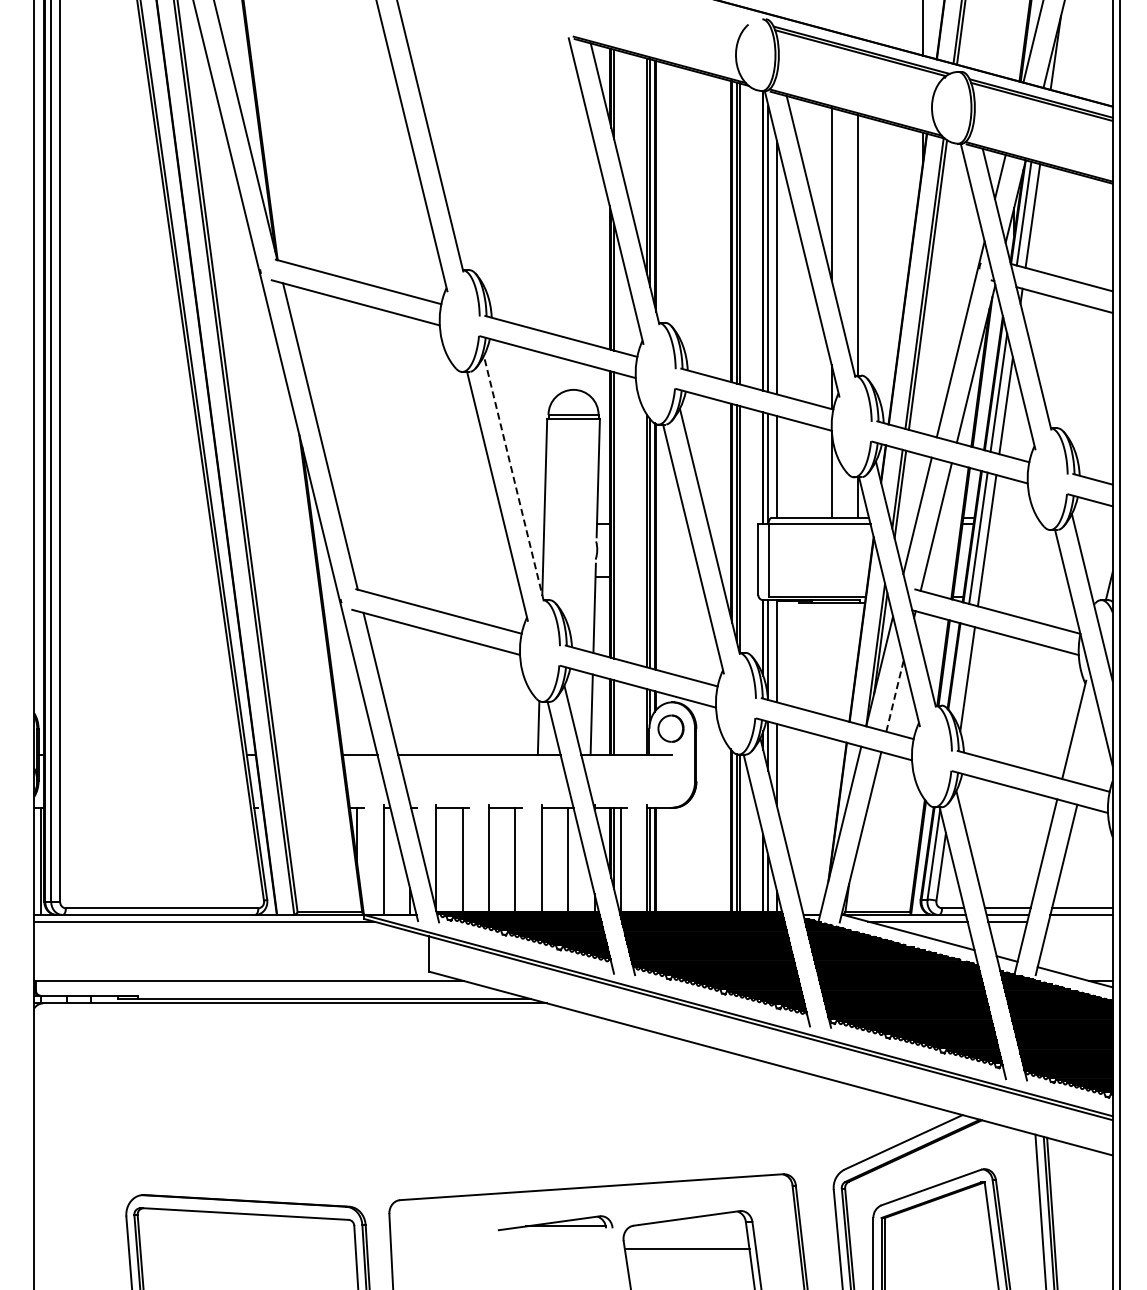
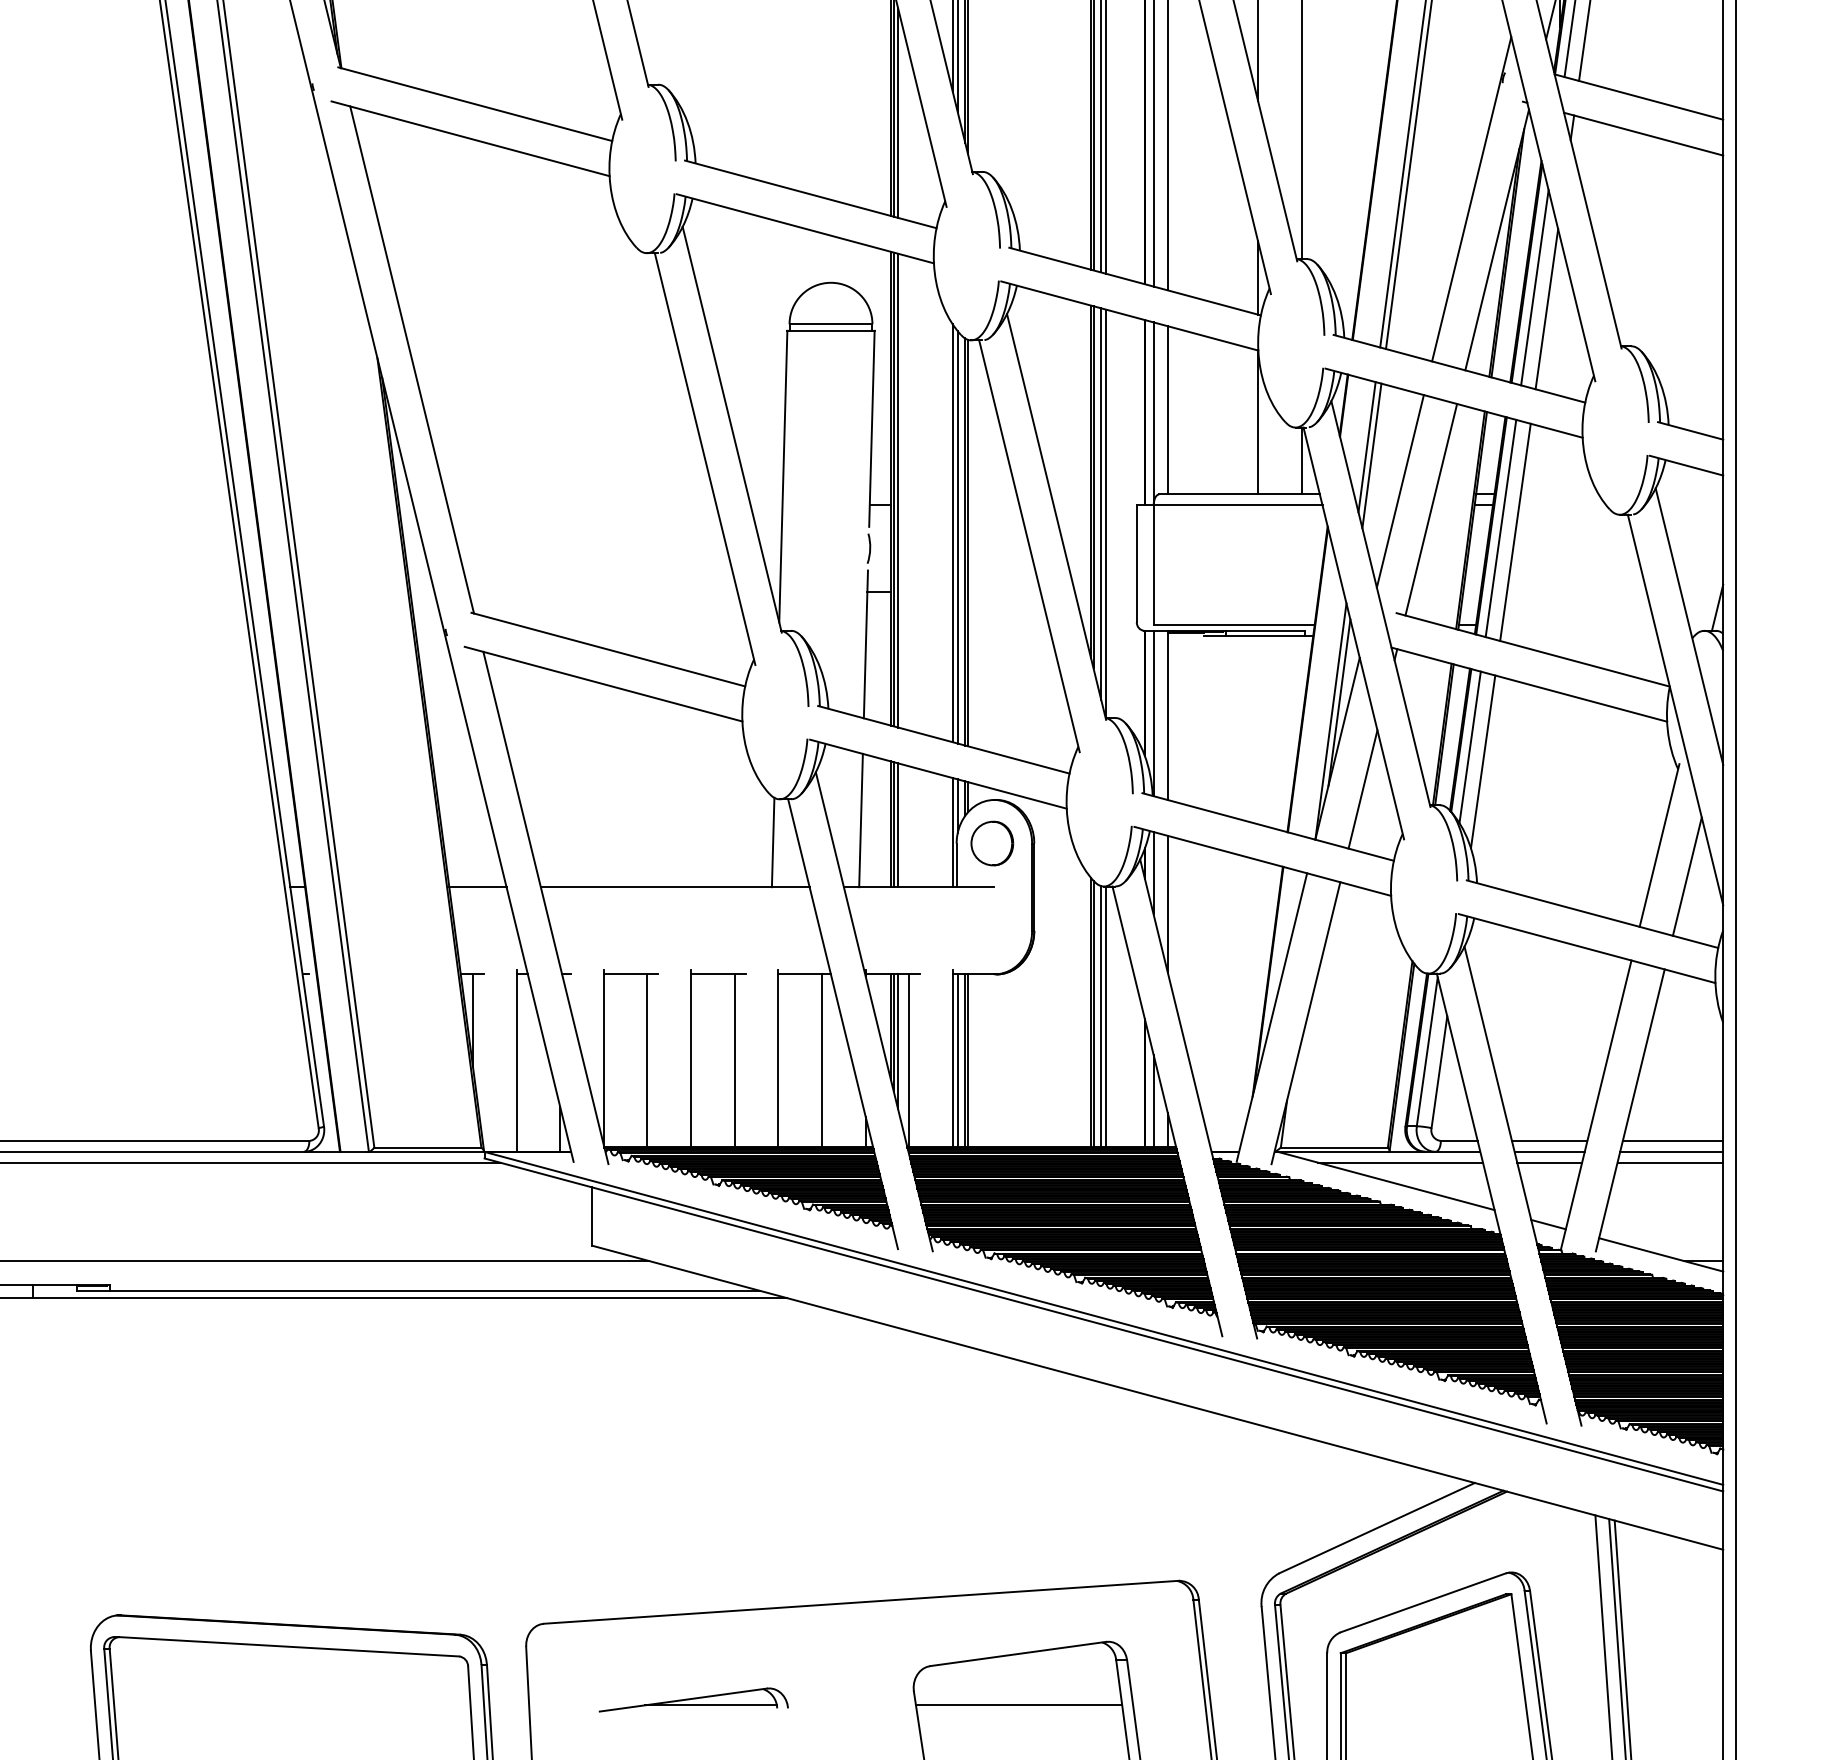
line: (513, 478) -> (731, 429), dashed -> solid
line: (959, 670) -> (1469, 747), added
line: (895, 696) -> (1363, 790), dashed -> solid
line: (1090, 748) -> (1686, 876), added
line: (1080, 921) -> (1669, 1162), added
part: (555, 1223) -> (693, 1700), moved

